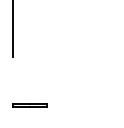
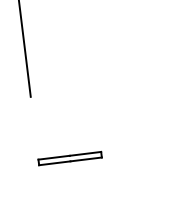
line: (29, 104) -> (69, 156), moved

